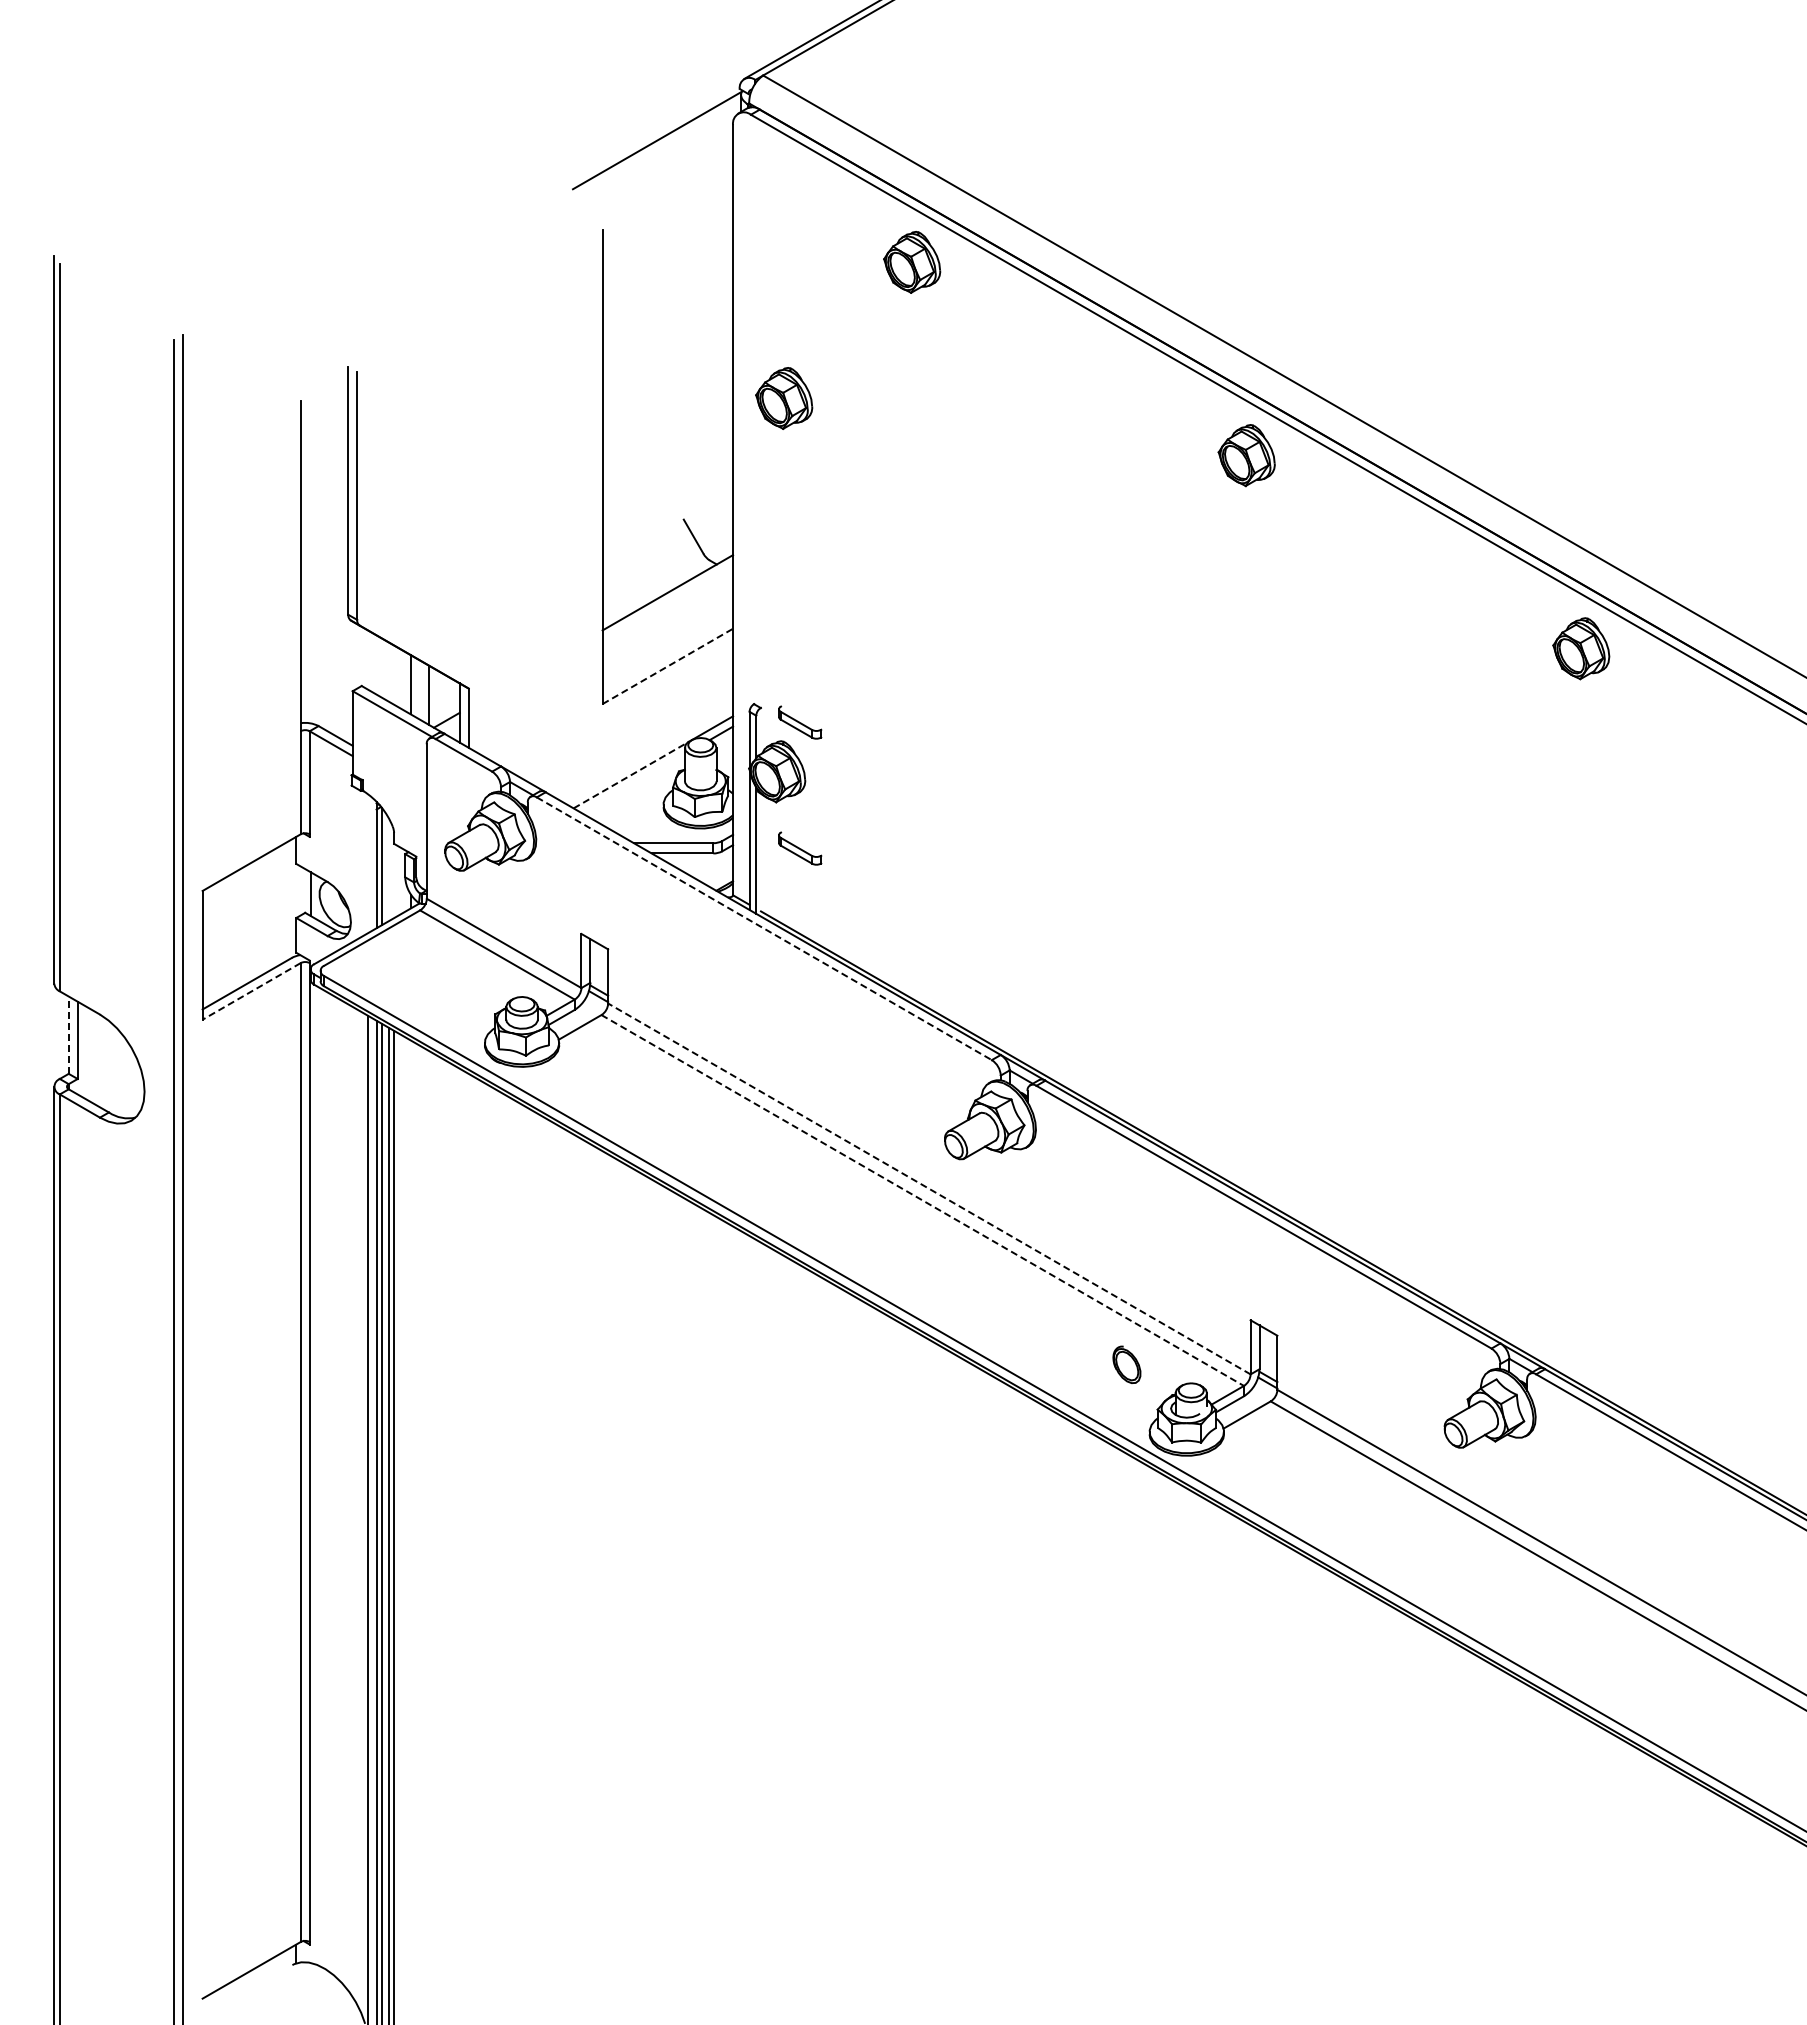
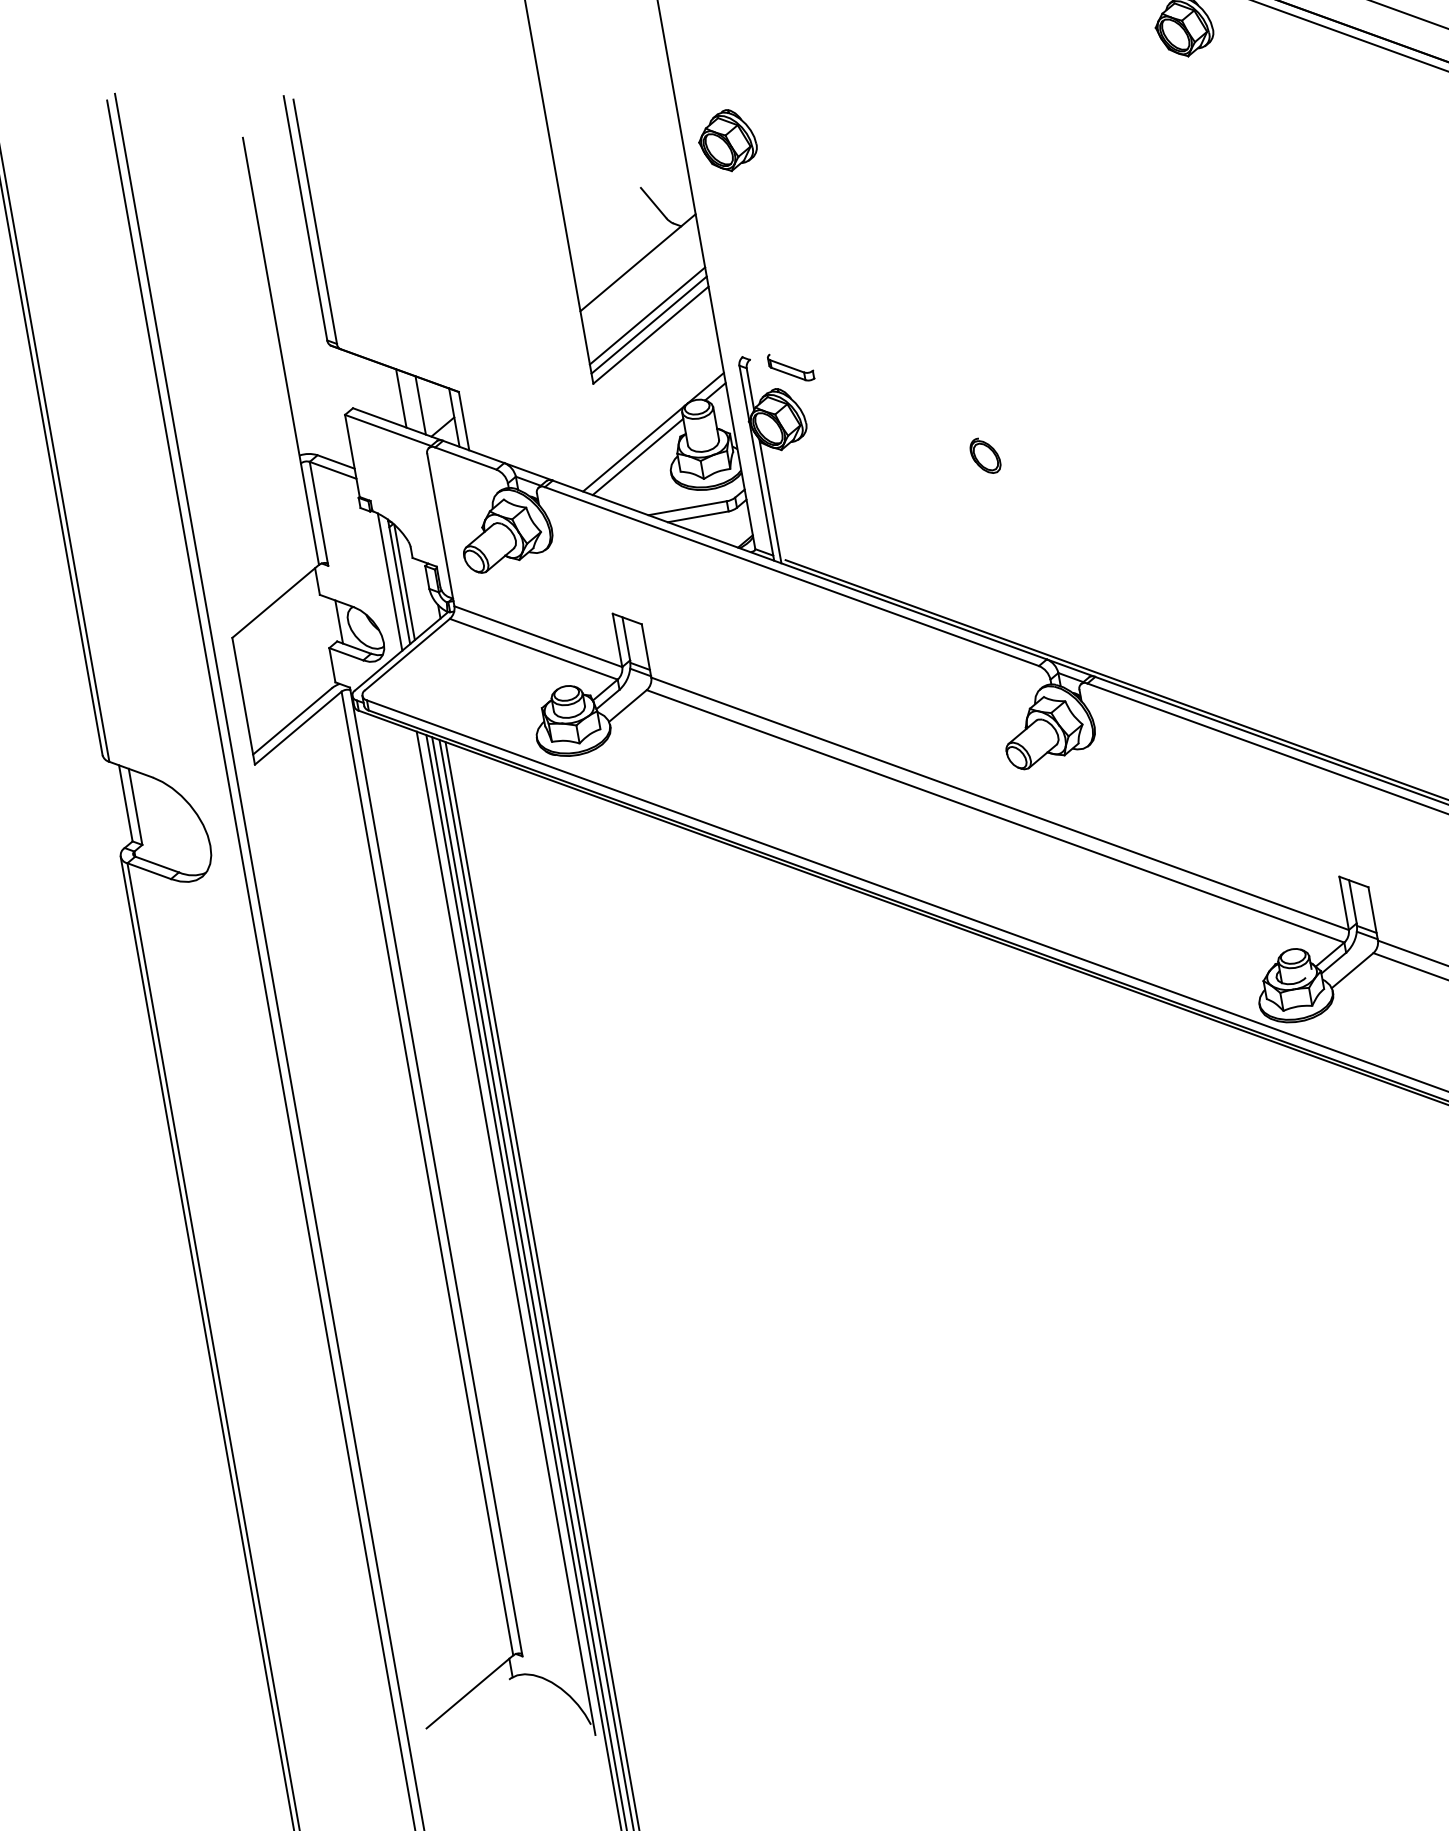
part: (784, 398) -> (727, 140), moved
line: (667, 646) -> (647, 315), added
line: (667, 655) -> (648, 324), added
line: (668, 666) -> (651, 335), dashed -> solid
line: (631, 775) -> (634, 449), dashed -> solid
line: (633, 783) -> (637, 456), added
part: (800, 848) -> (813, 491), removed
line: (367, 863) -> (389, 581), added
line: (764, 928) -> (792, 576), dashed -> solid
line: (251, 991) -> (298, 728), dashed -> solid
line: (68, 1035) -> (125, 803), dashed -> solid
line: (929, 1188) -> (1000, 803), dashed -> solid
line: (922, 1200) -> (995, 816), dashed -> solid
part: (1126, 1364) -> (984, 455), moved

